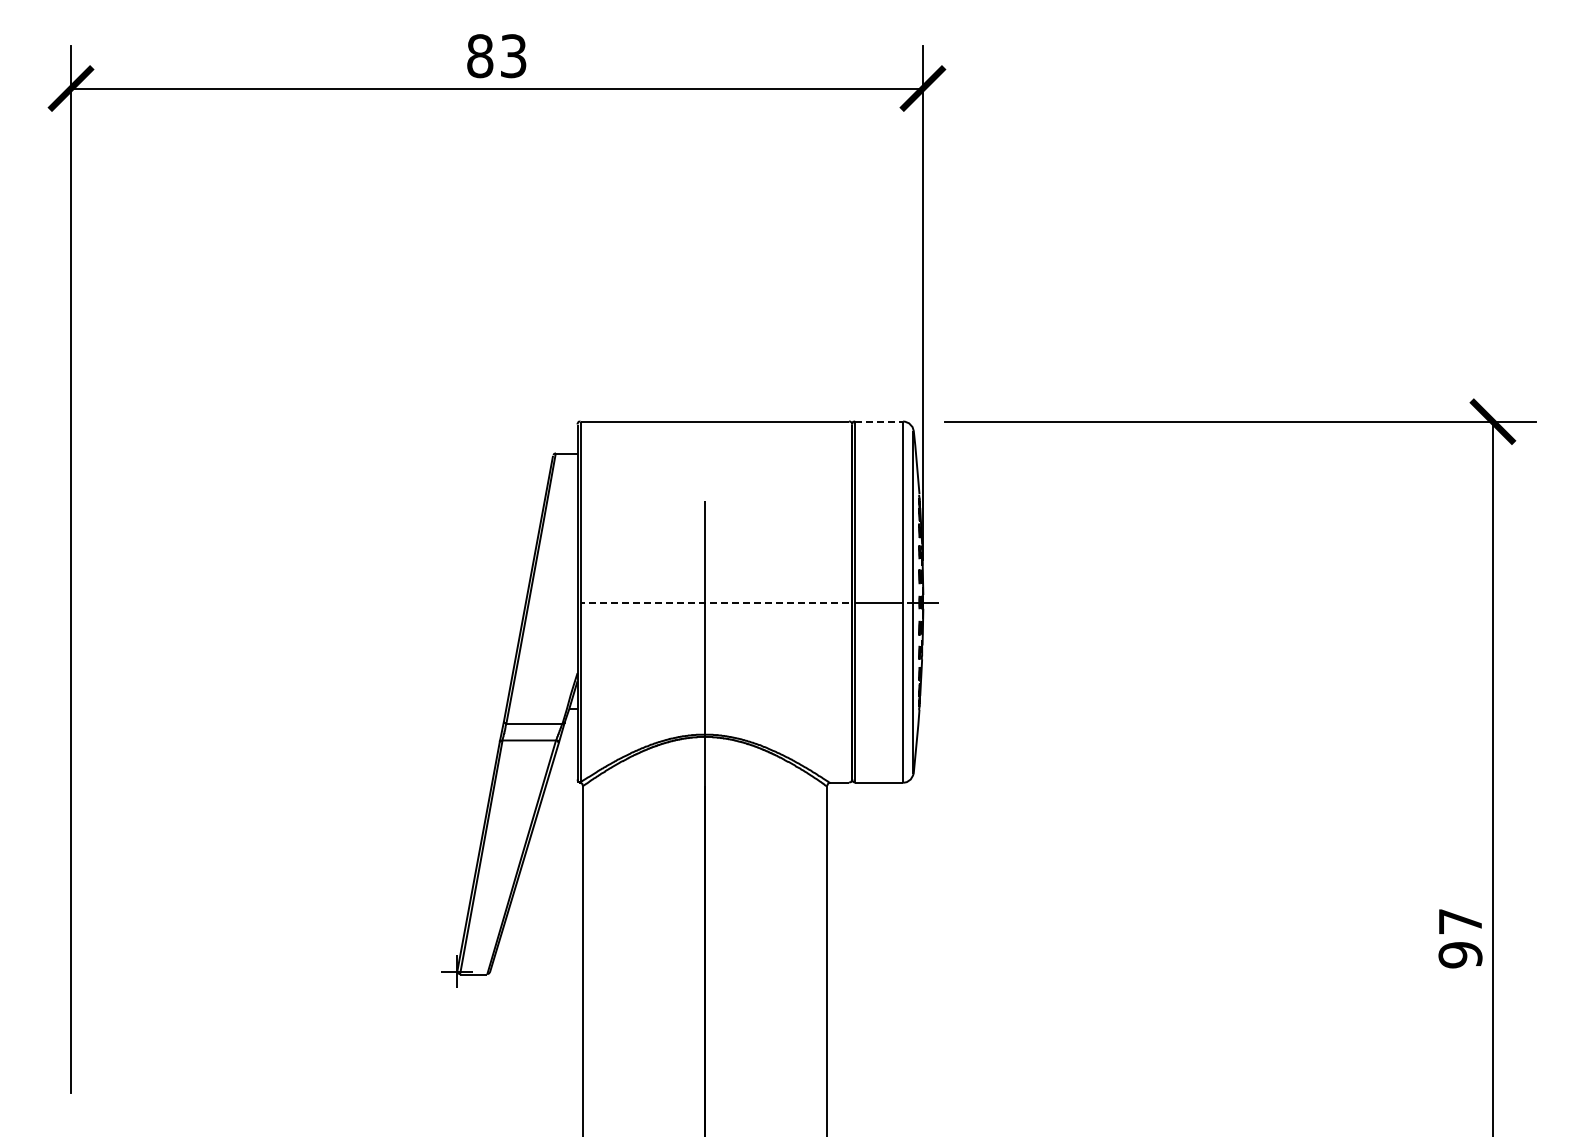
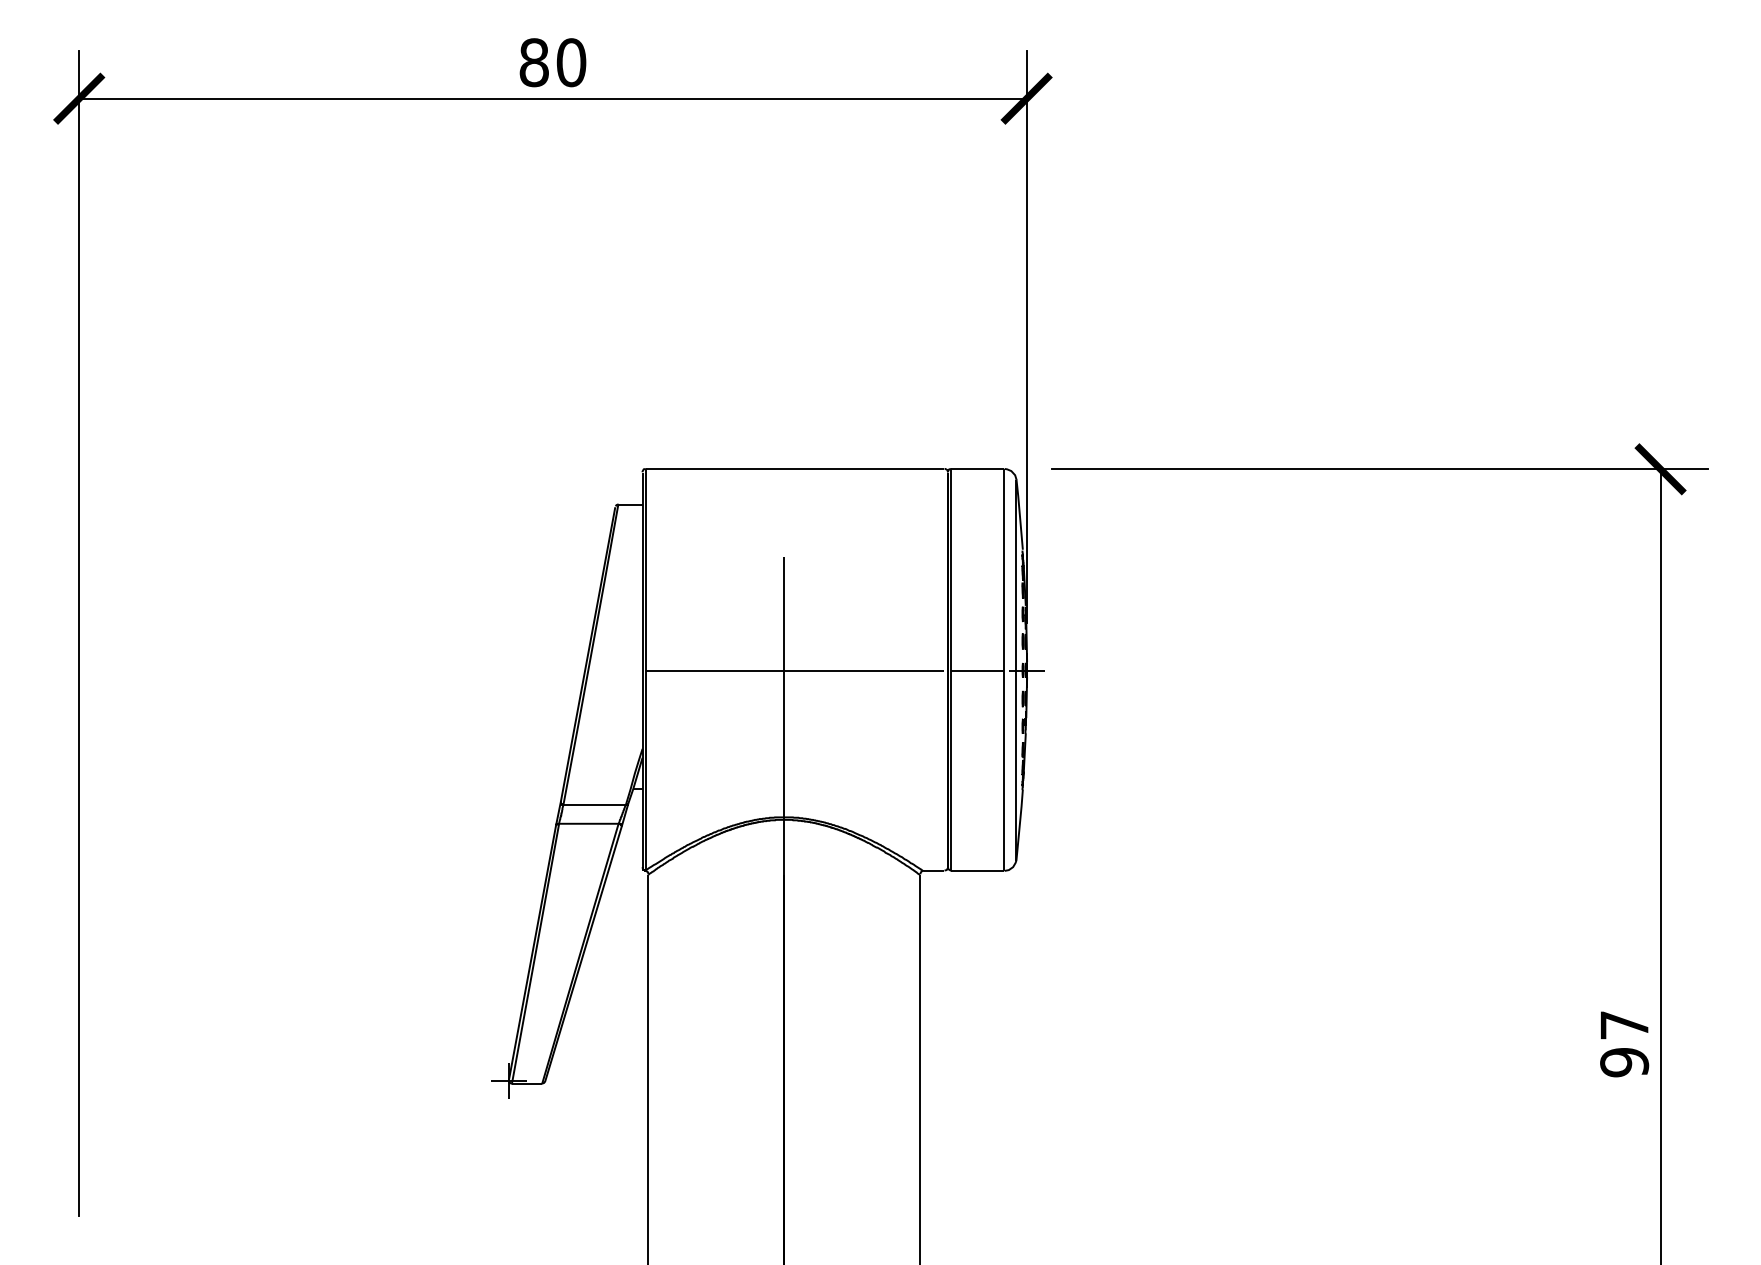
text: (513, 56) -> (571, 63), 83 -> 80
line: (878, 421) -> (977, 469), dashed -> solid
line: (714, 602) -> (794, 670), dashed -> solid

